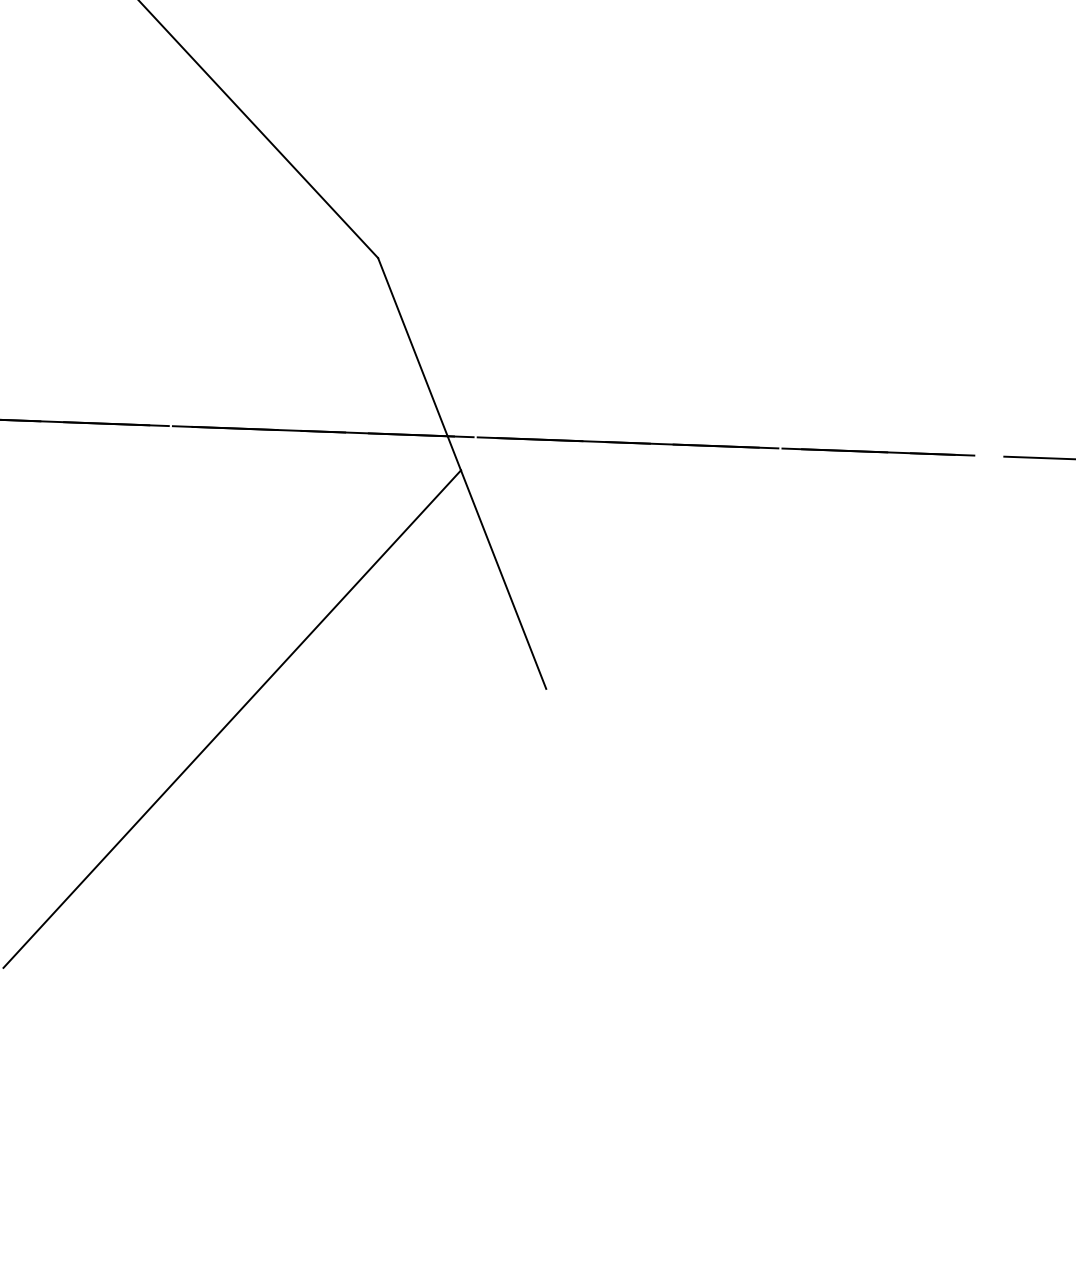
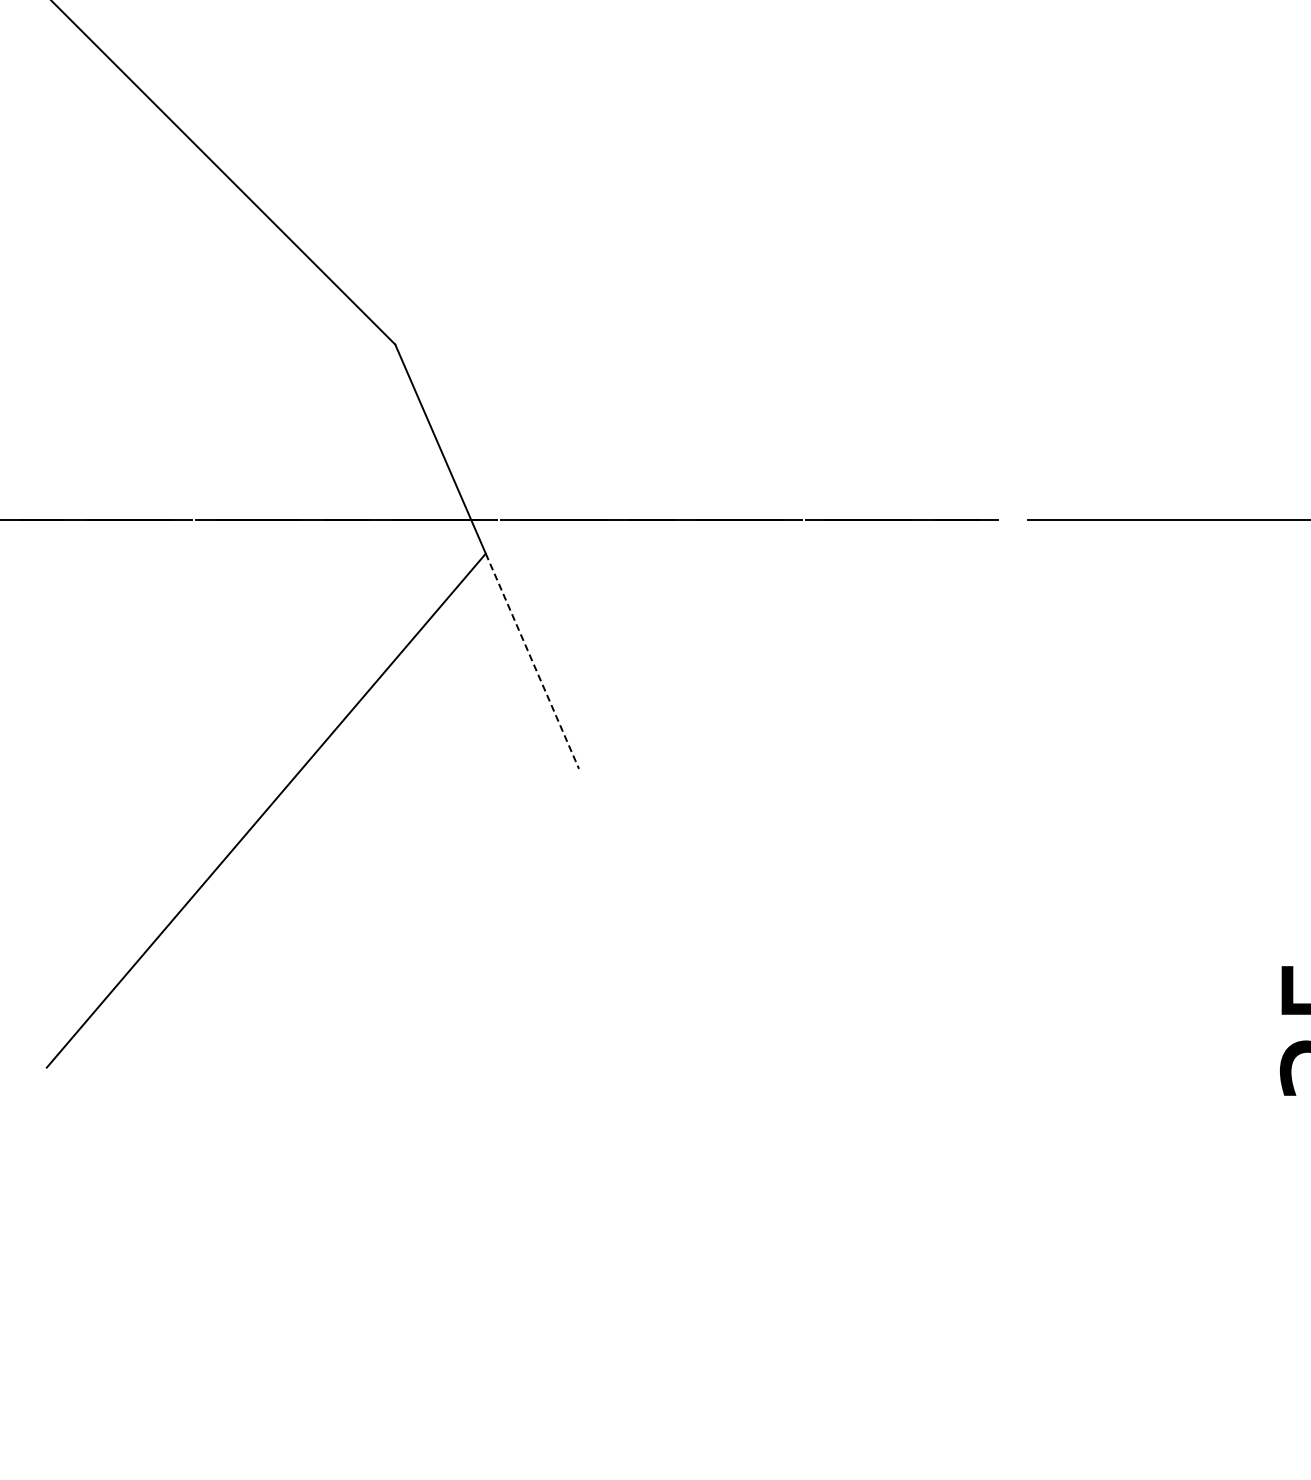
line: (503, 579) -> (532, 661), solid -> dashed

